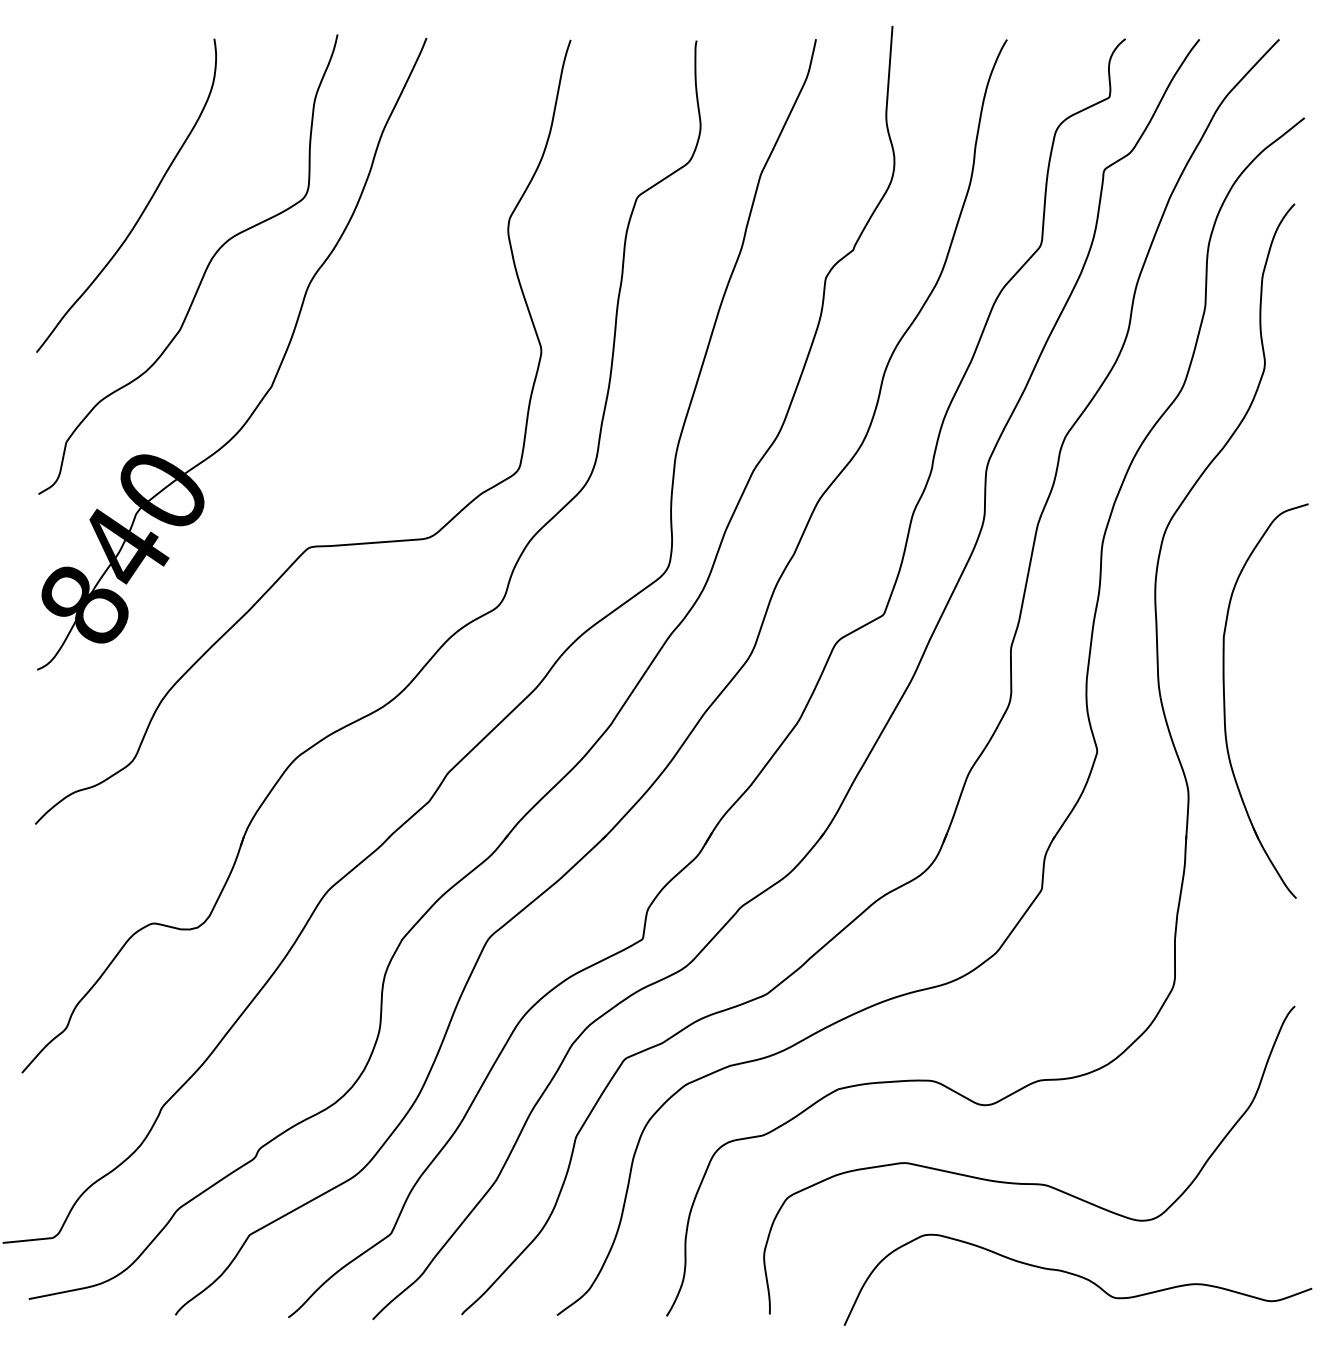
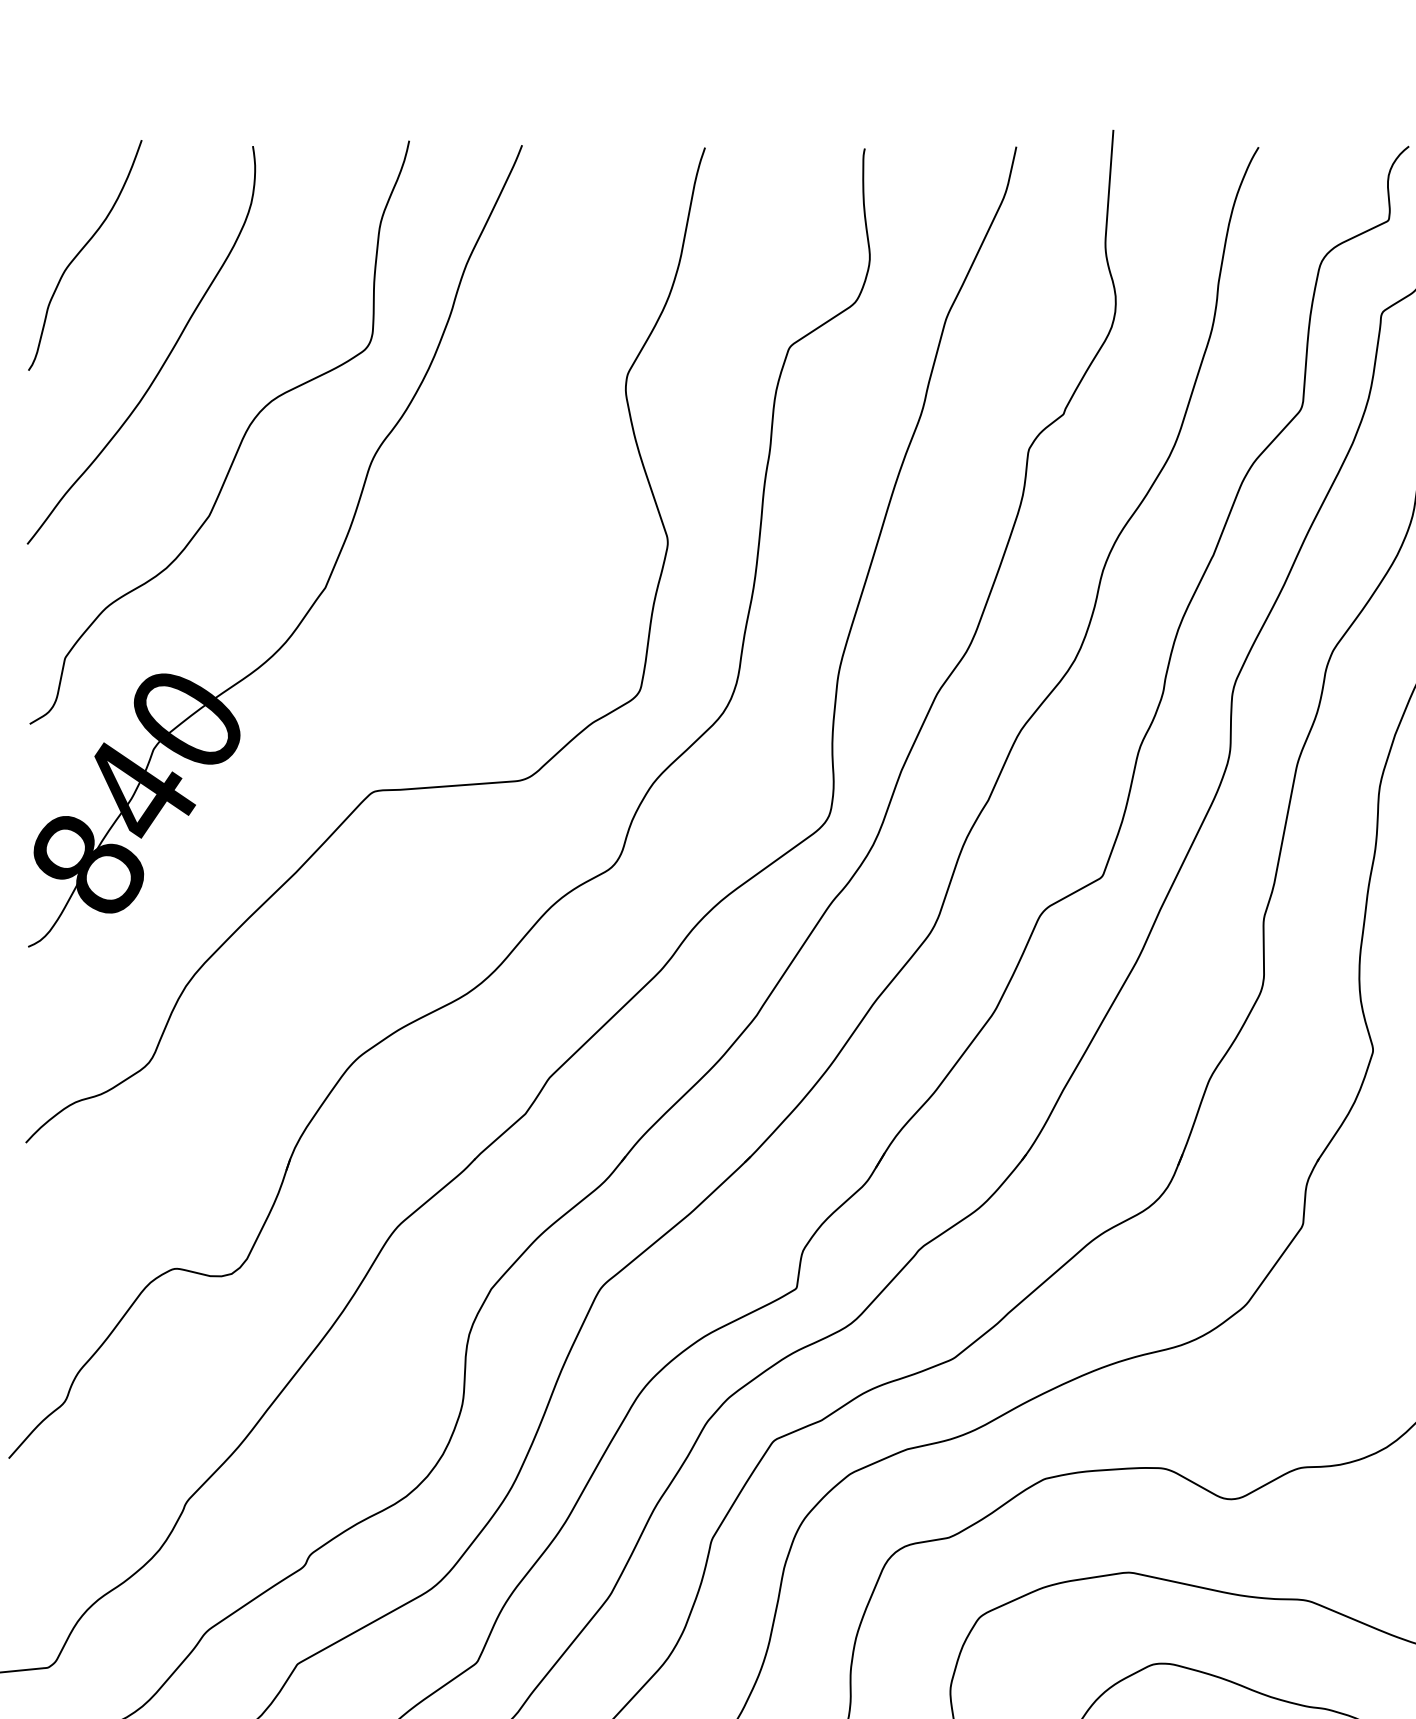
curve: (79, 121) -> (81, 251), added

